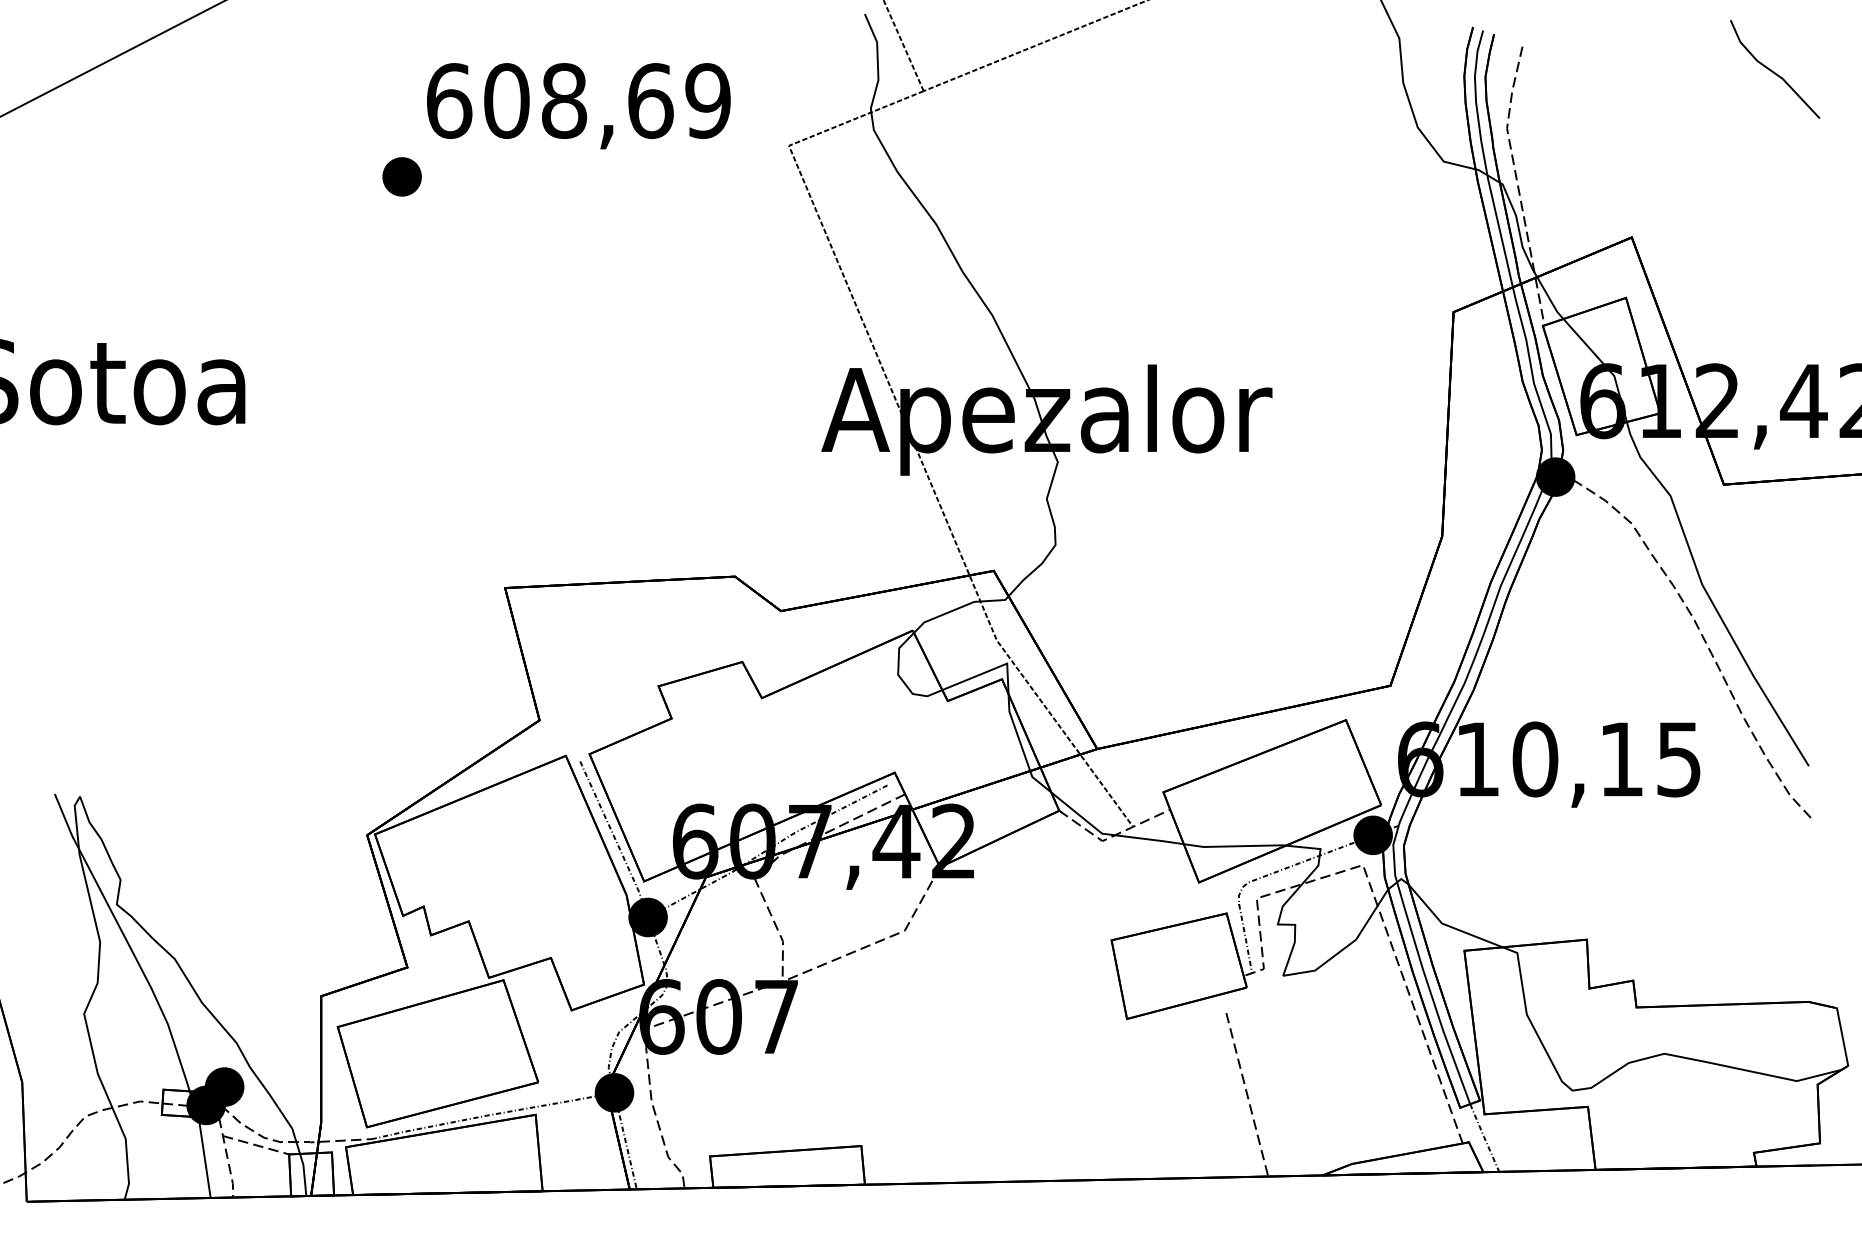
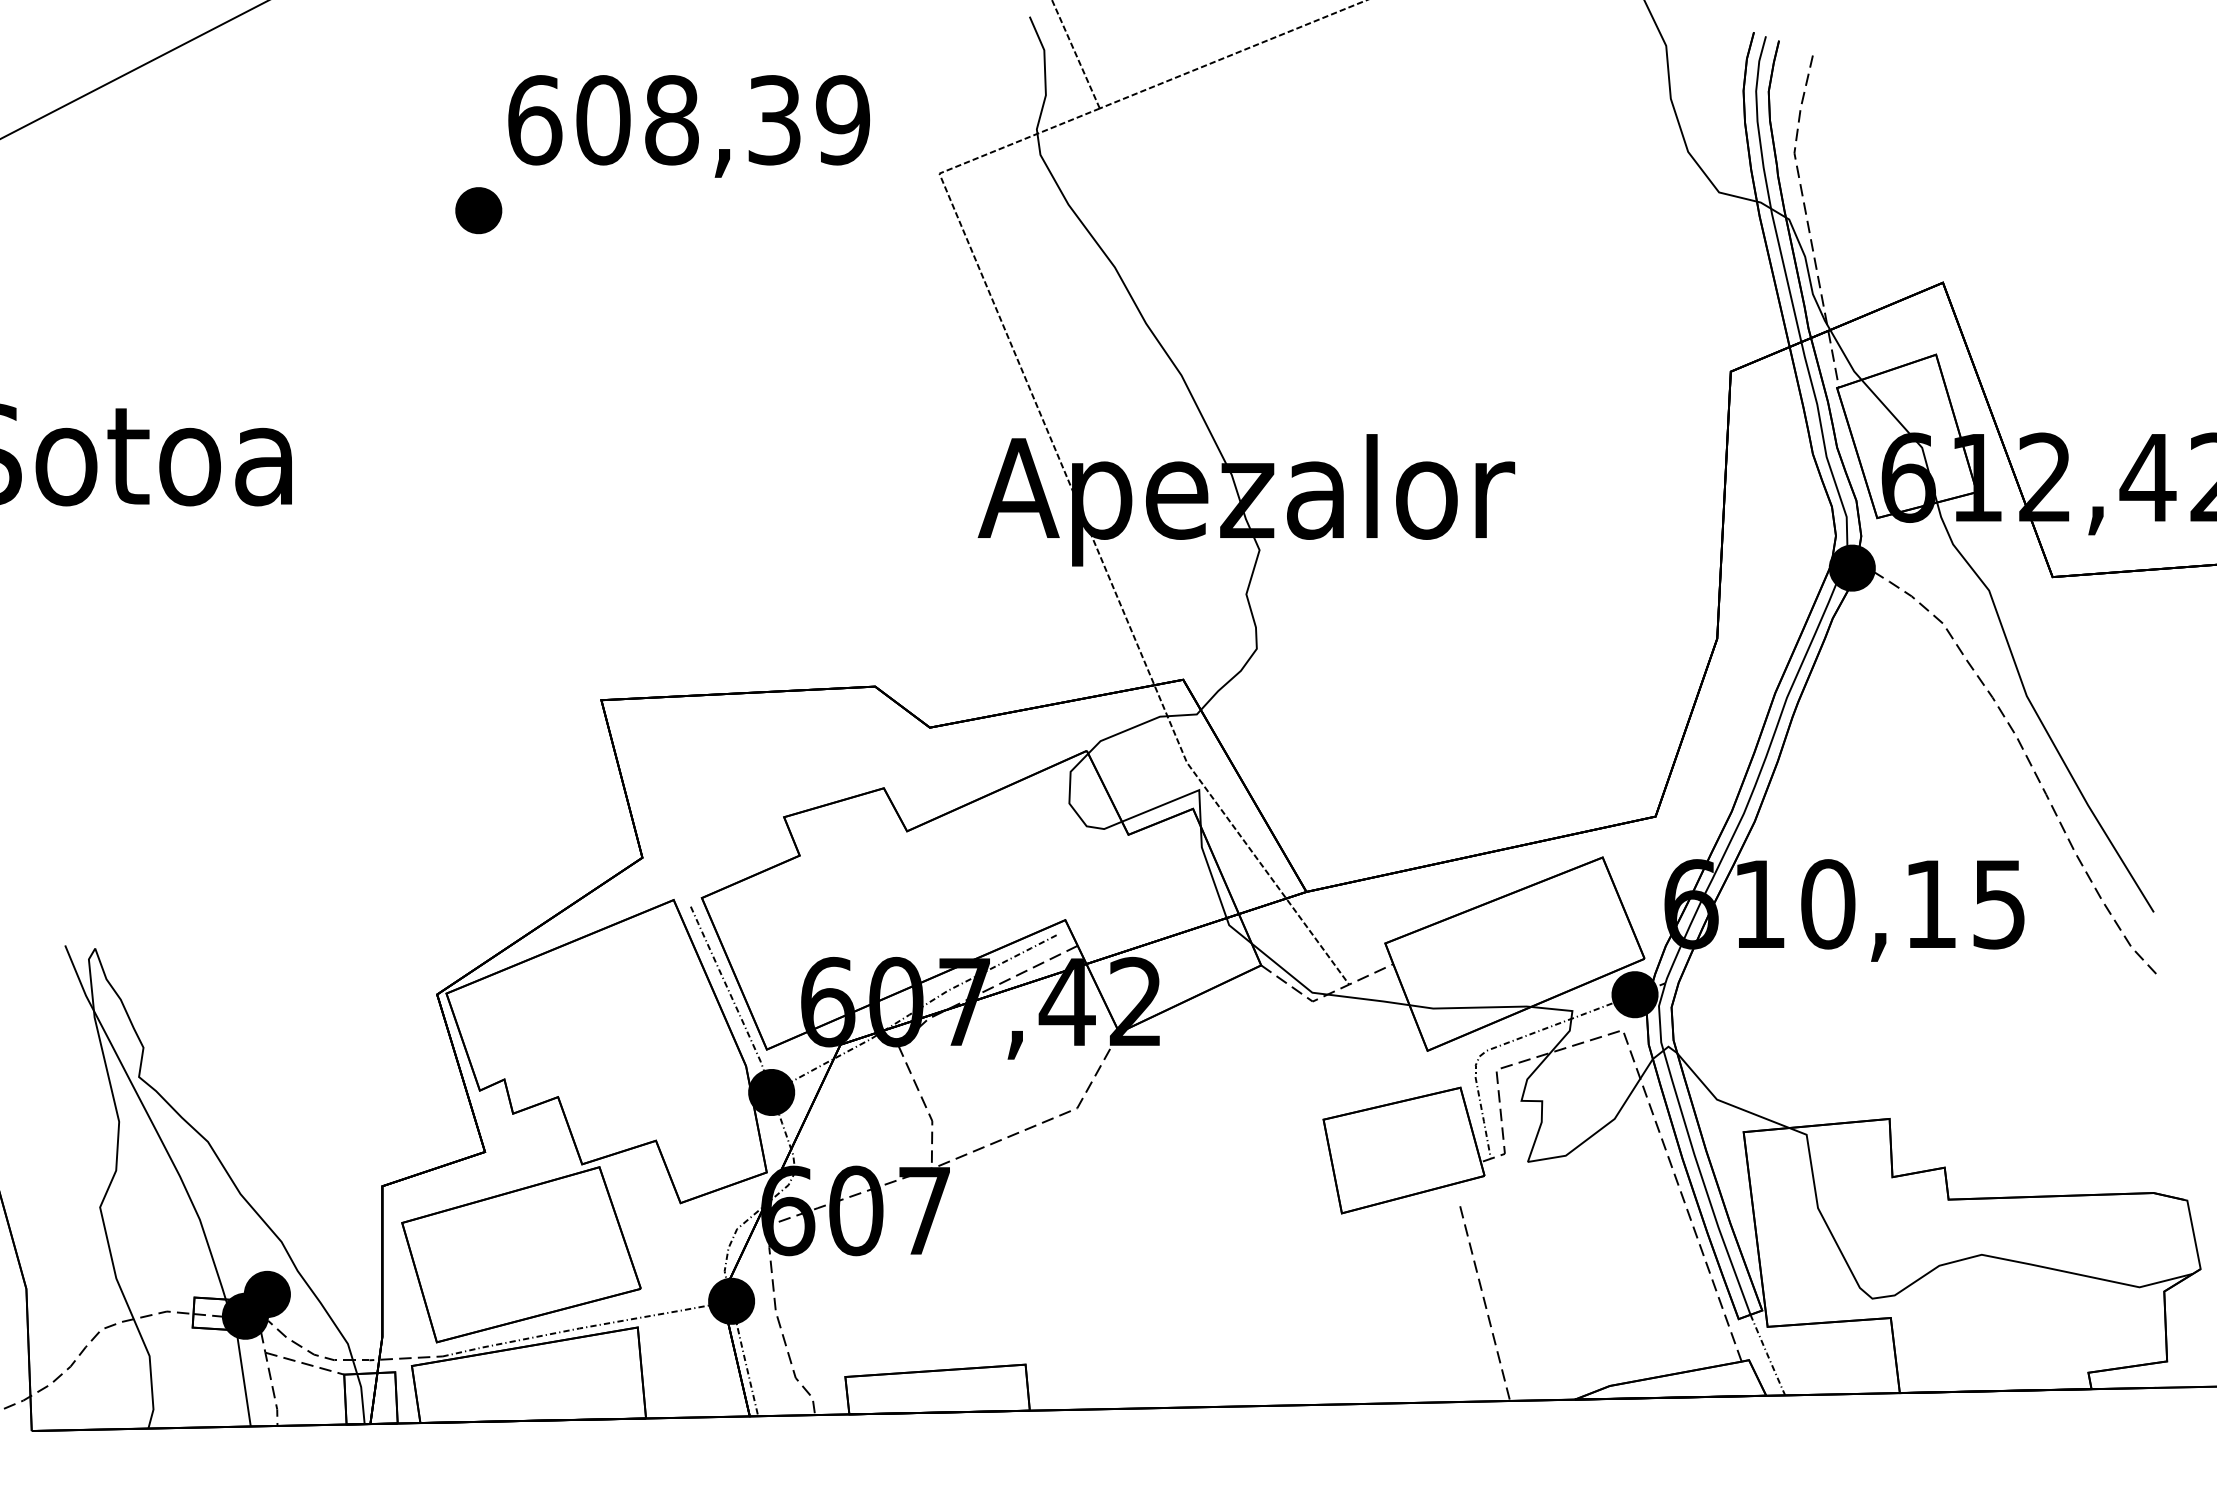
part: (1774, 69) -> (2113, 82), removed
text: (651, 101) -> (775, 120), 608,69 -> 608,39

